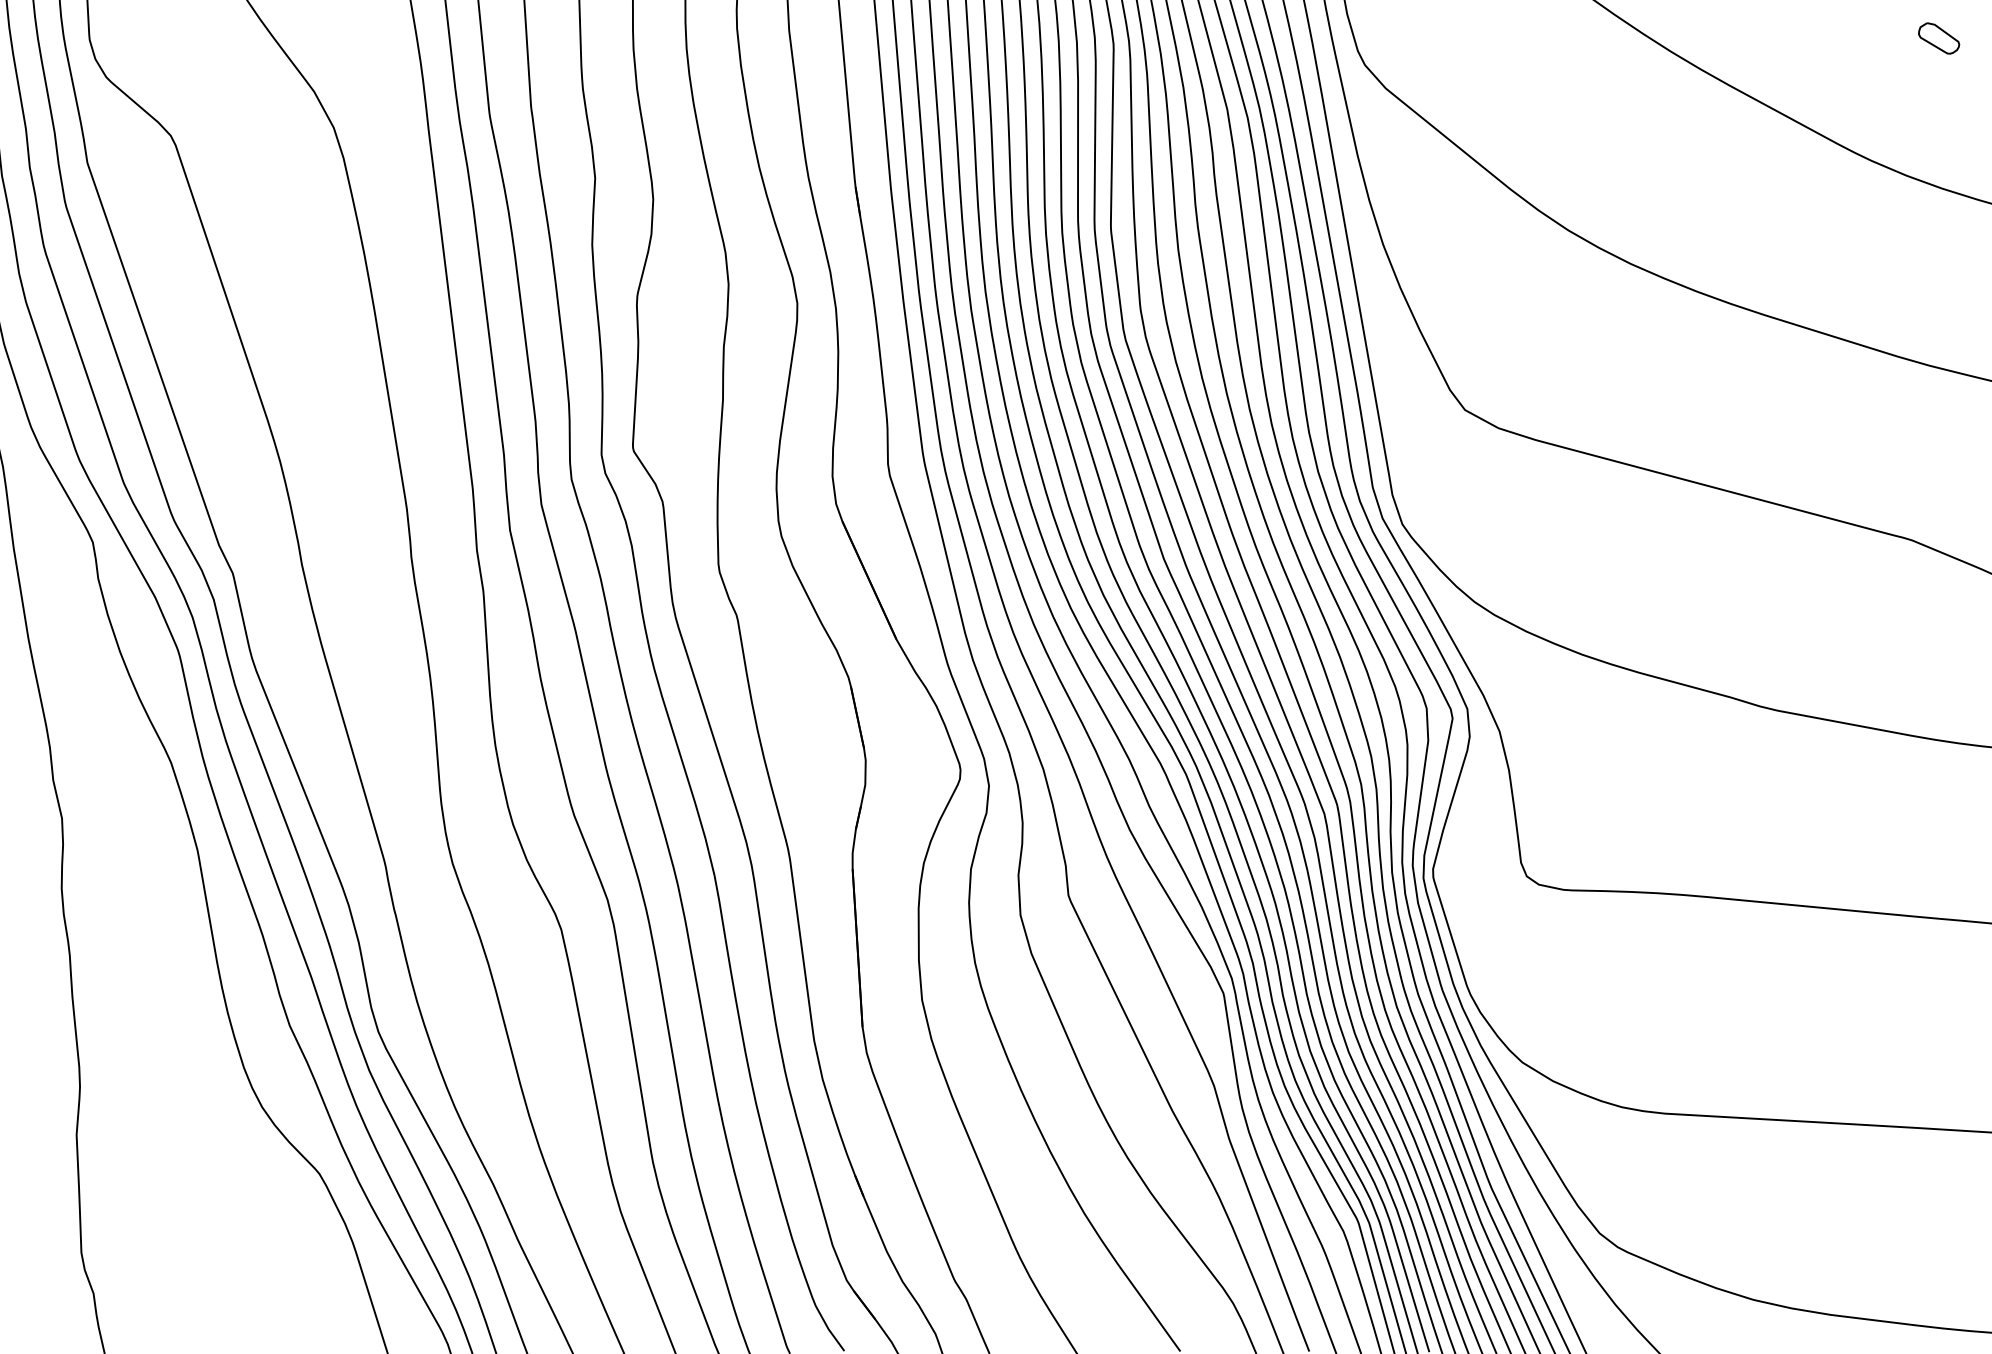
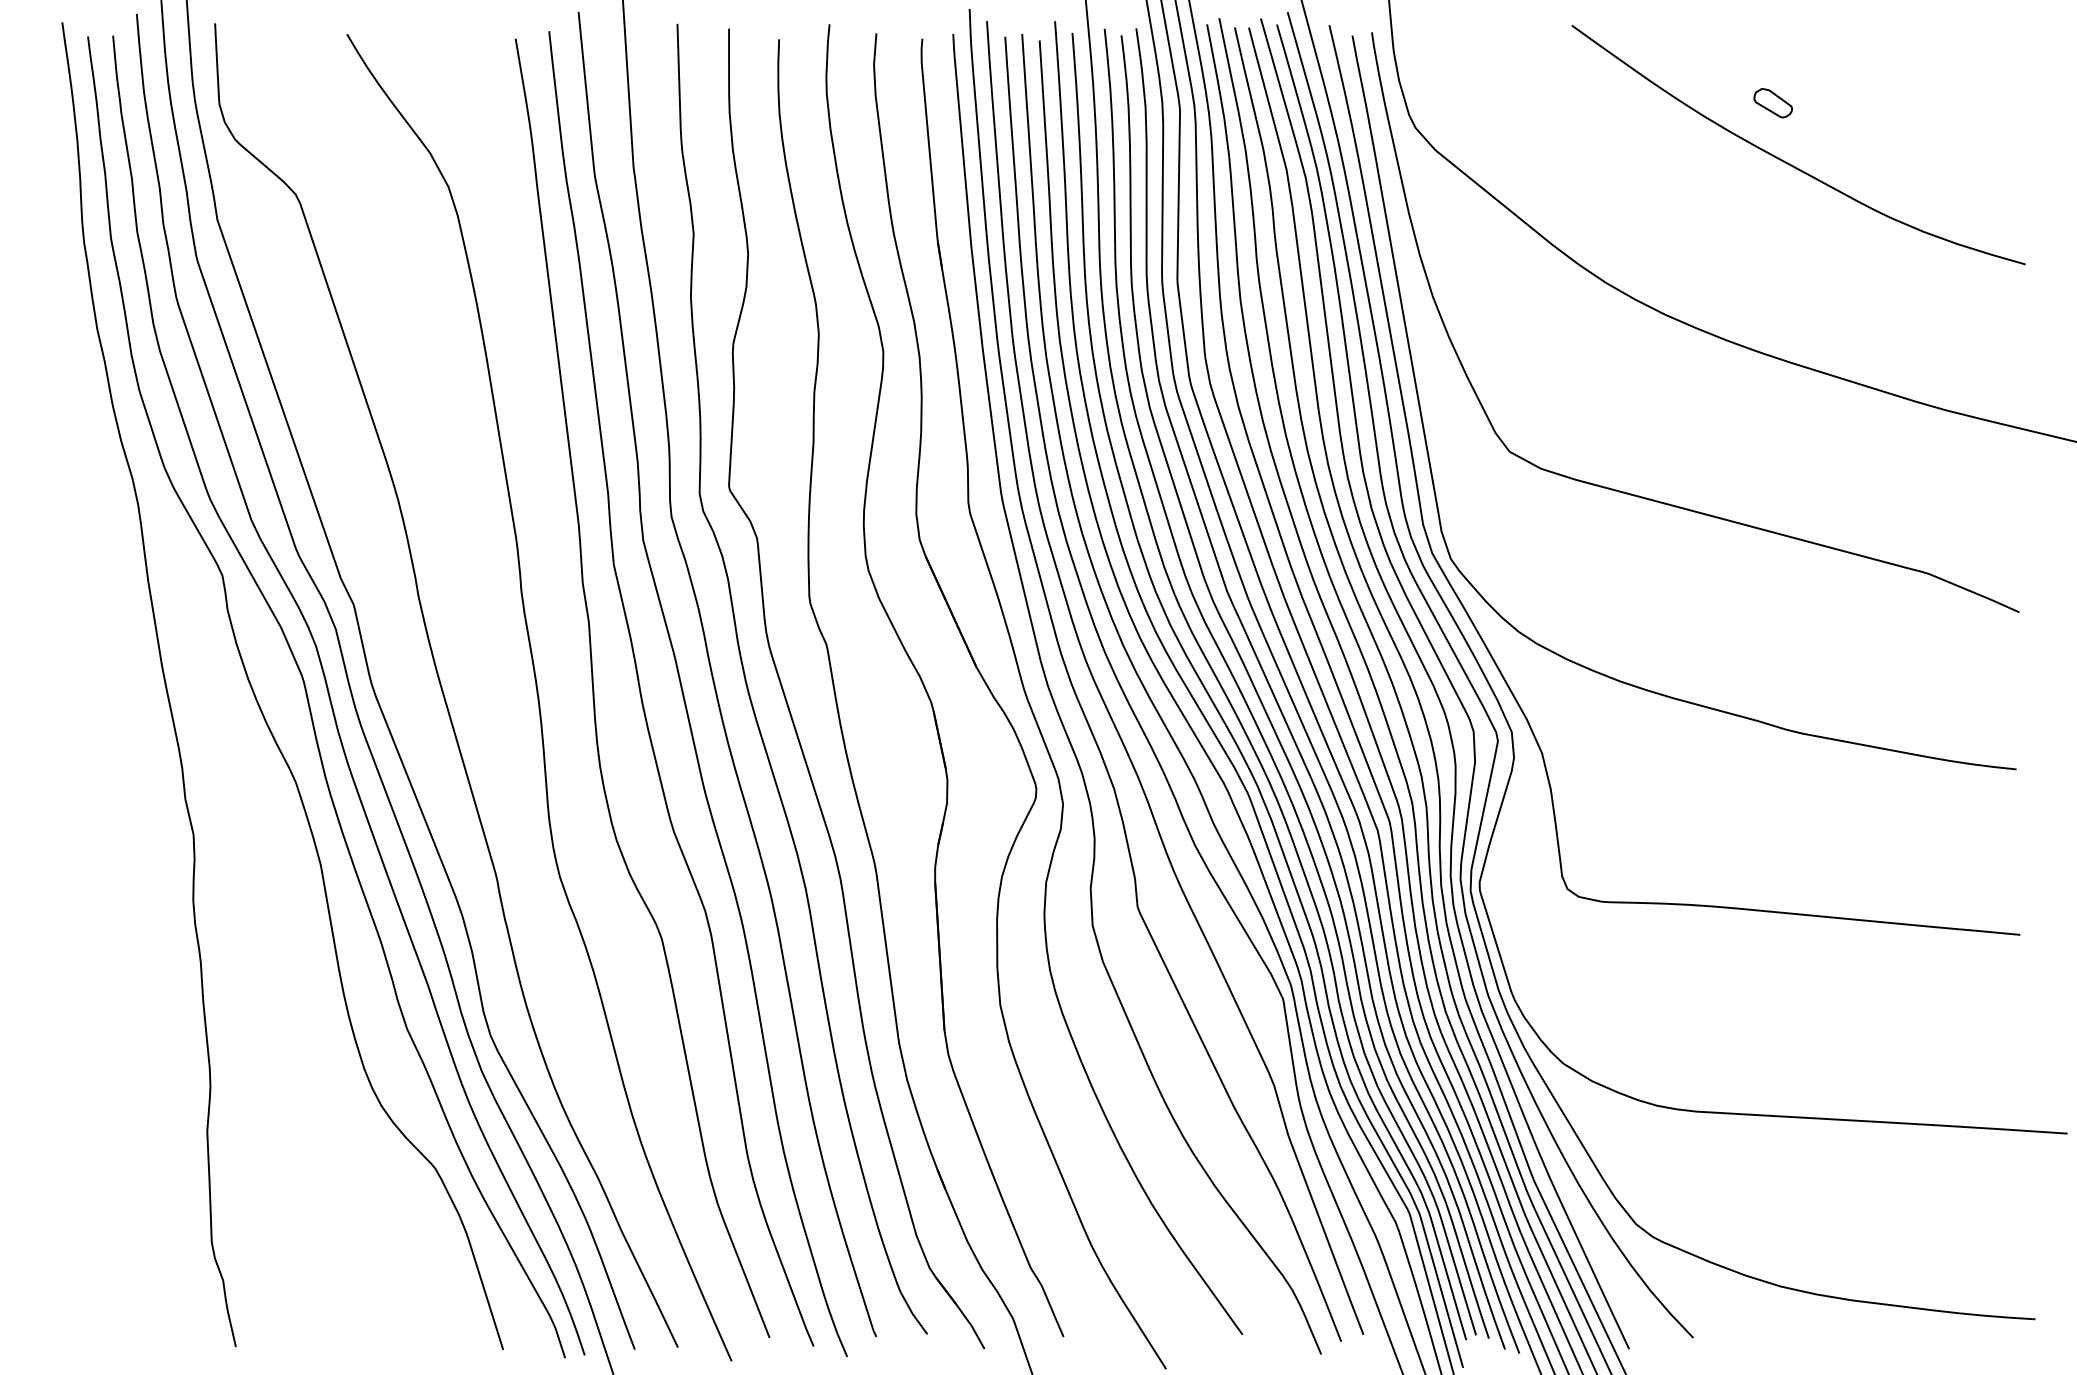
part: (1939, 38) -> (1773, 103), moved

